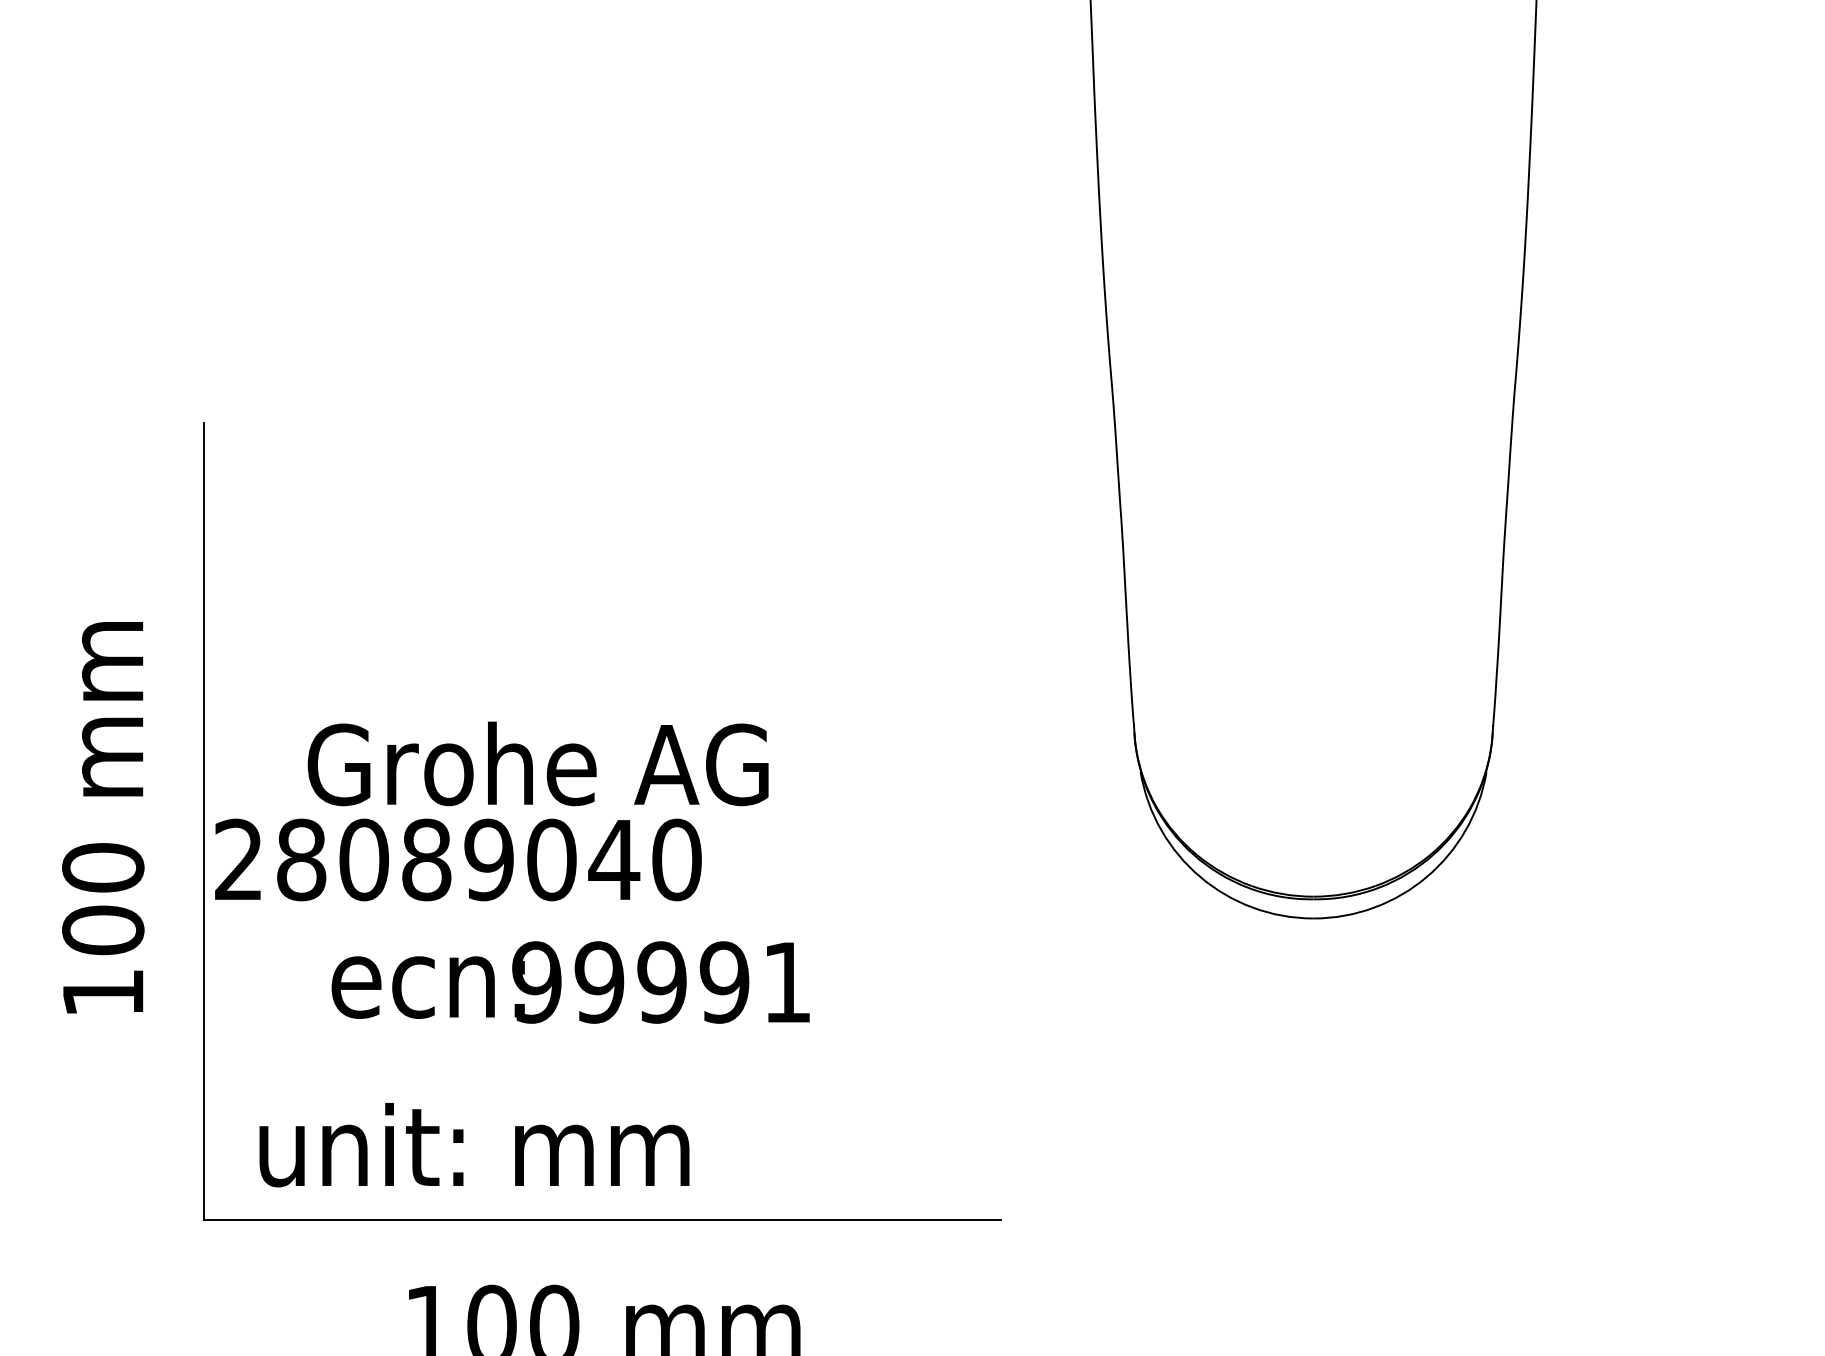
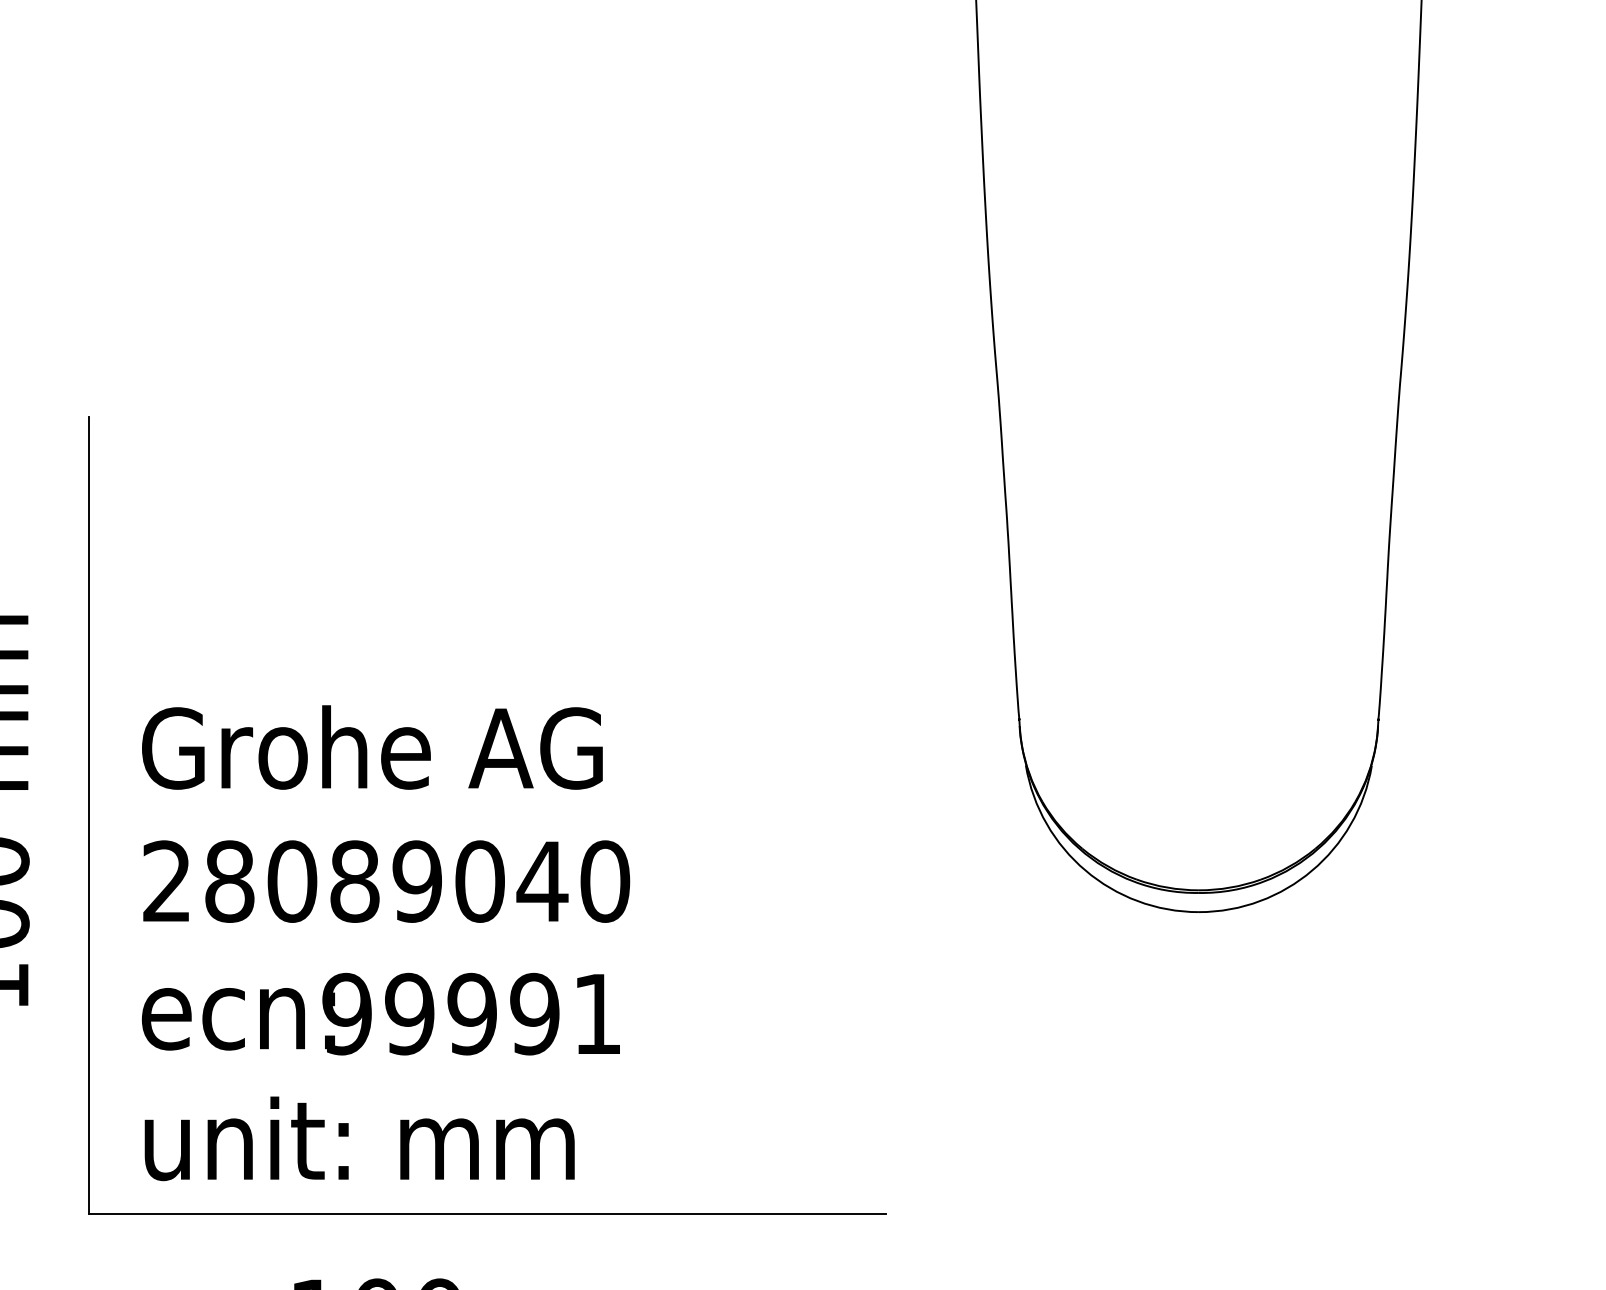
text: (537, 763) -> (371, 747), moved
text: (458, 859) -> (386, 881), moved
text: (570, 982) -> (380, 1014), moved

